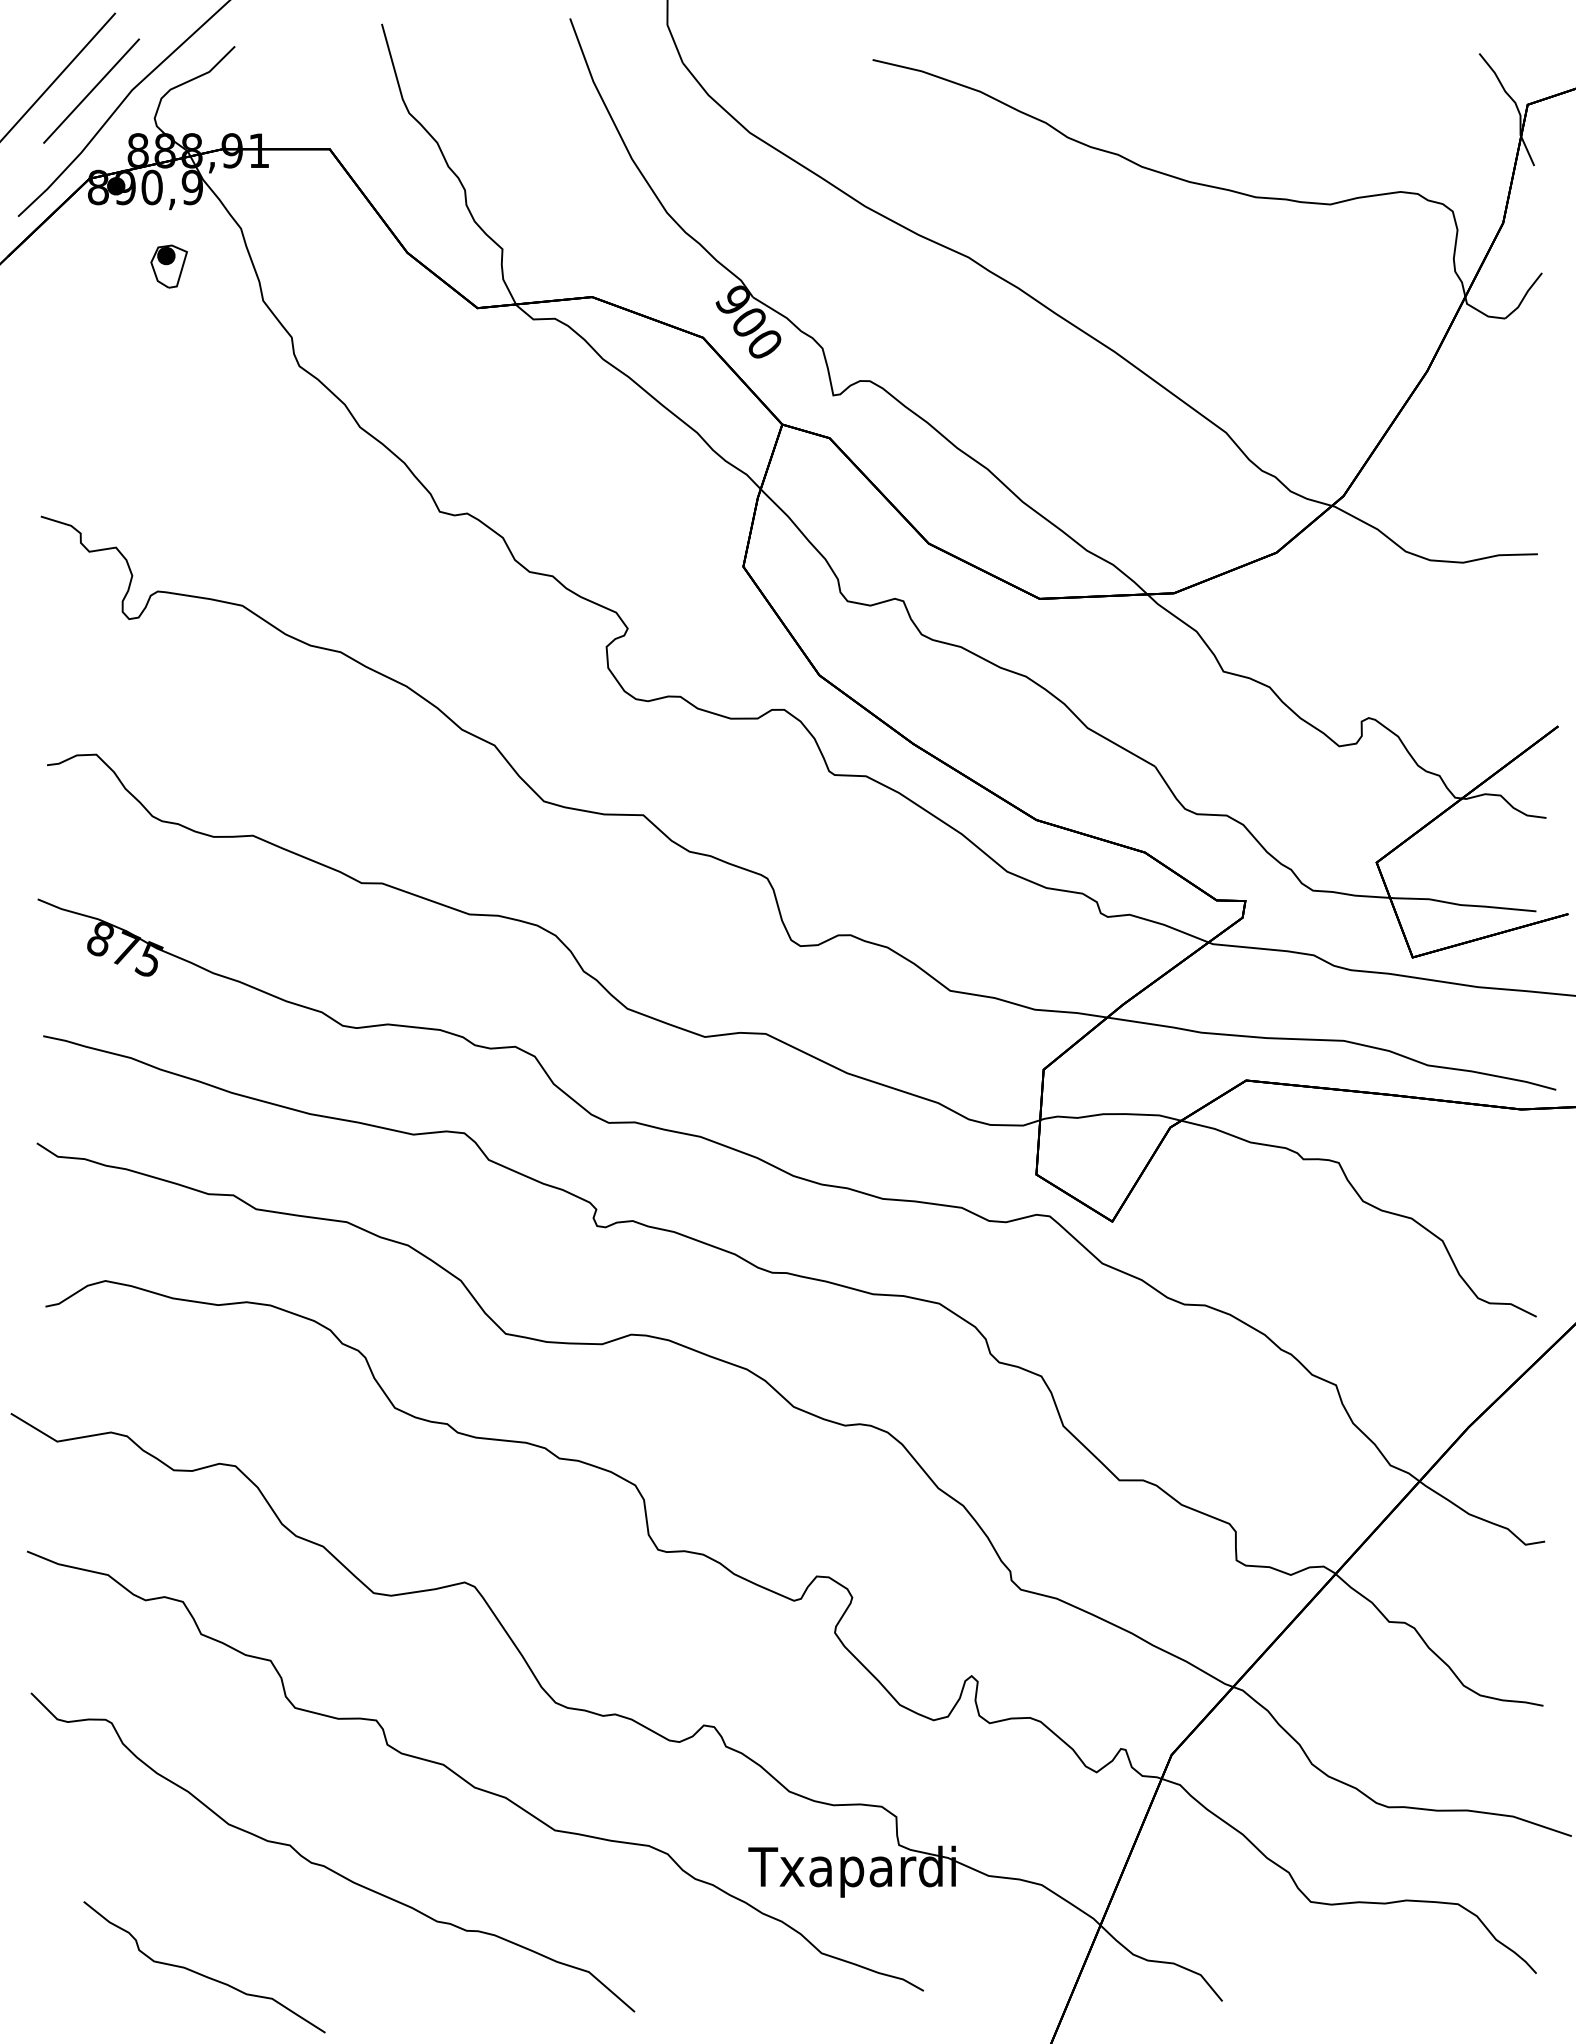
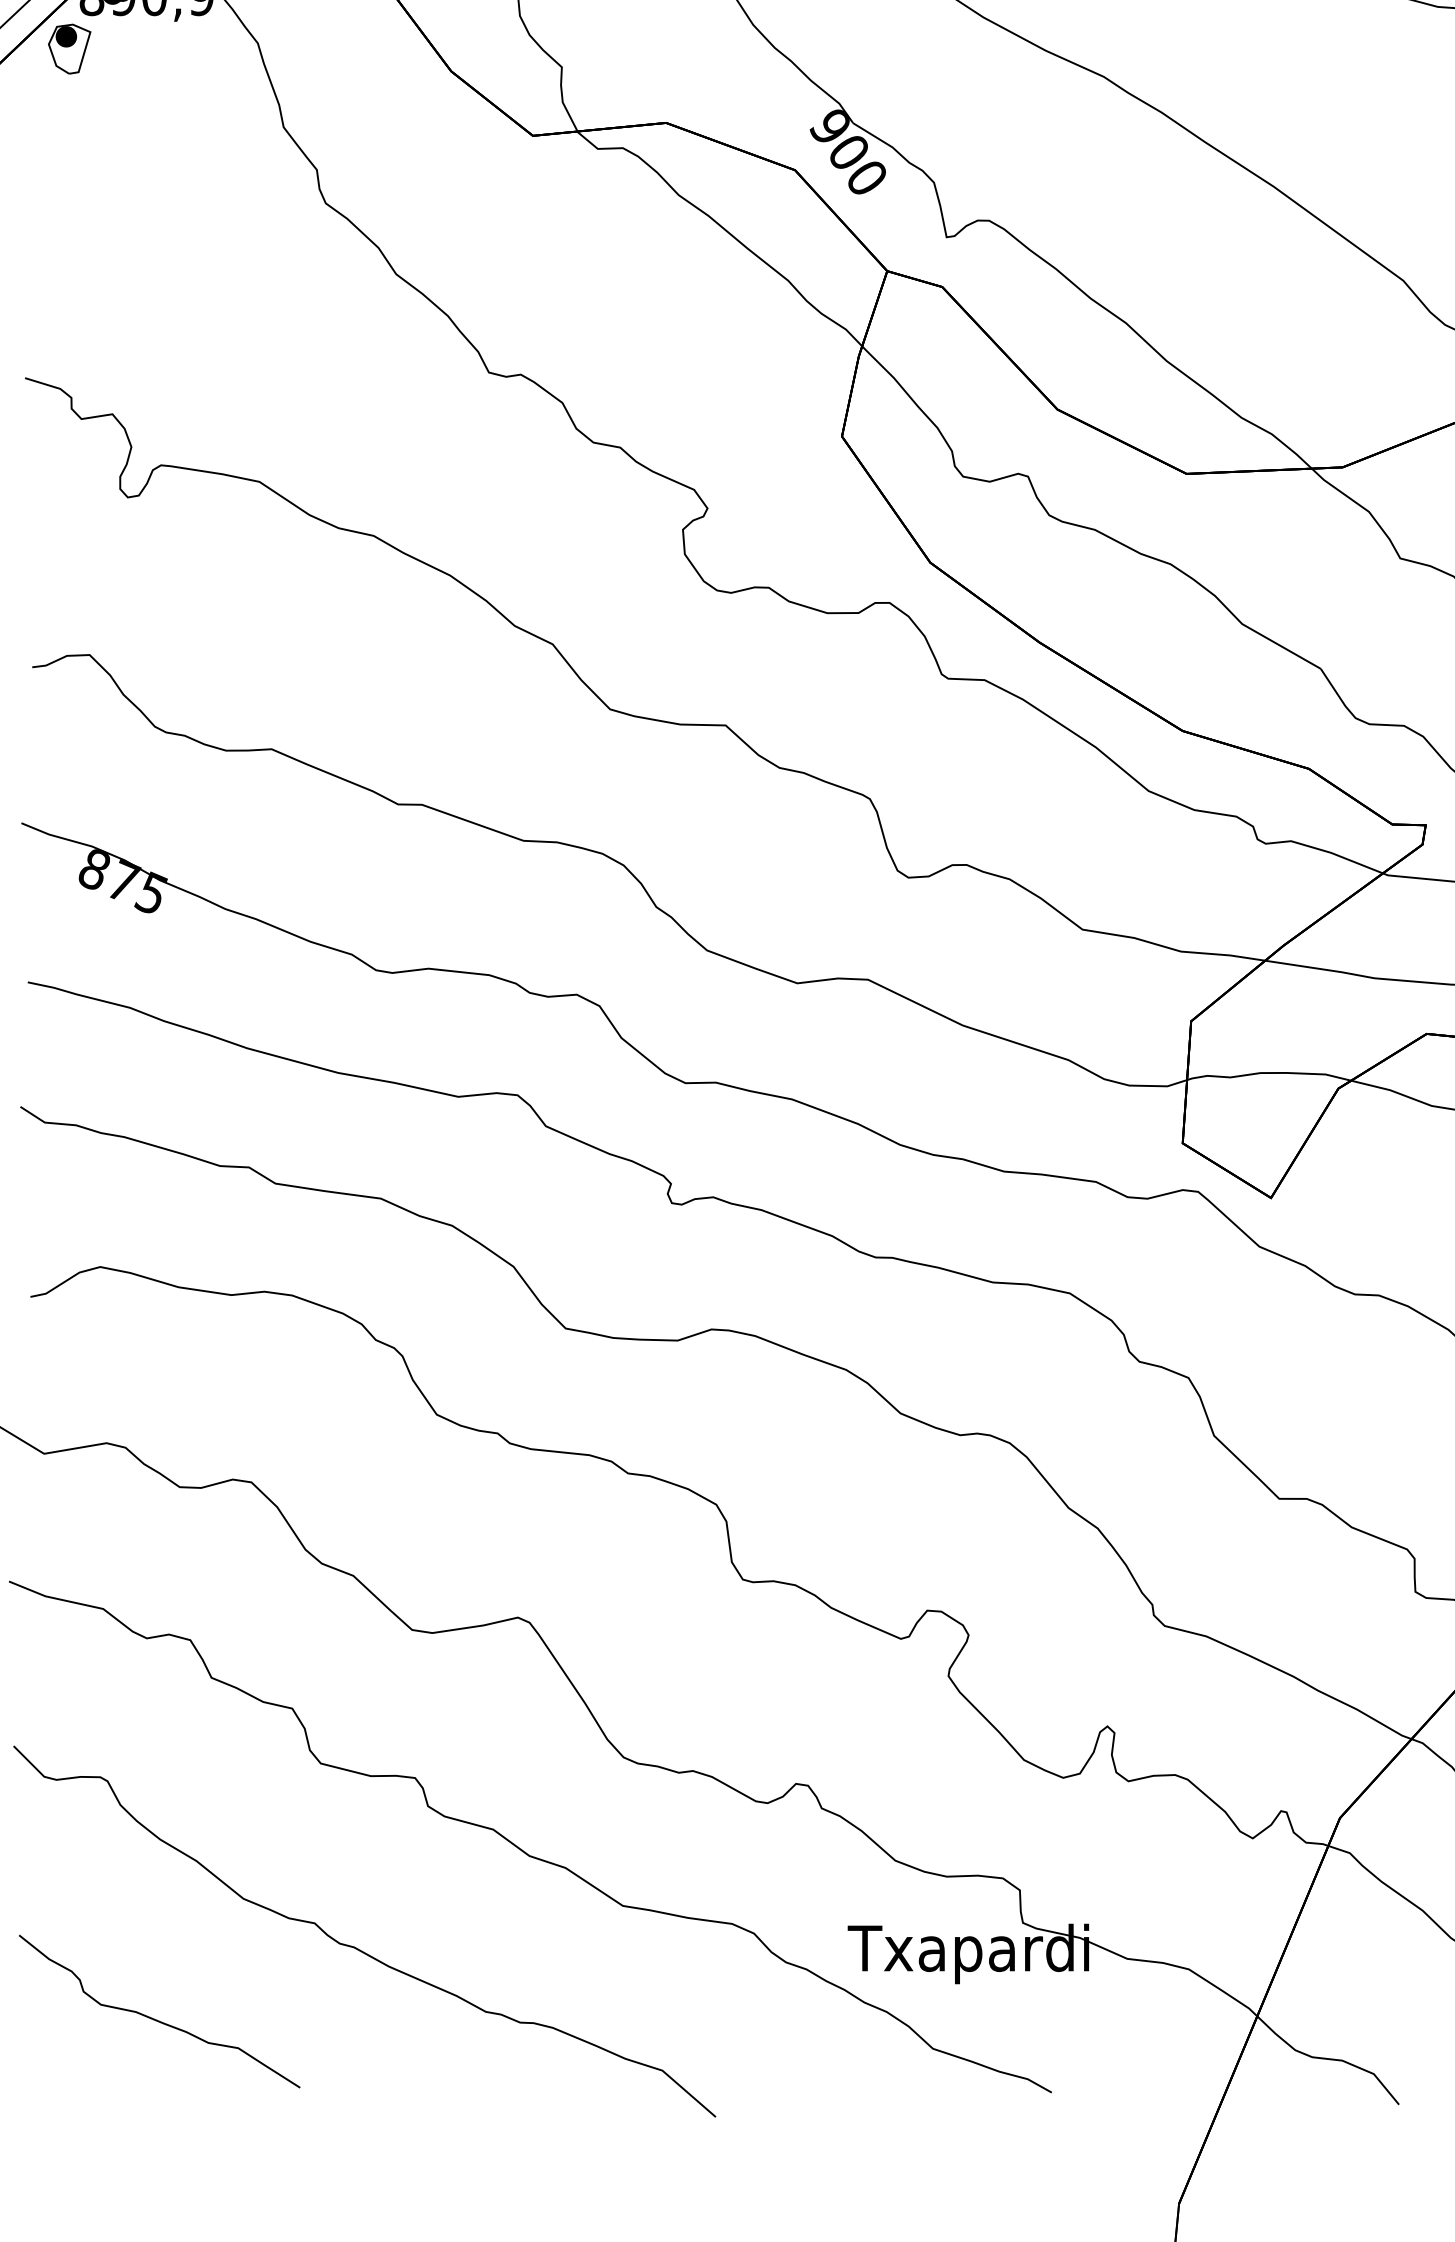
part: (168, 266) -> (68, 49), moved
curve: (201, 1973) -> (156, 2018), moved

